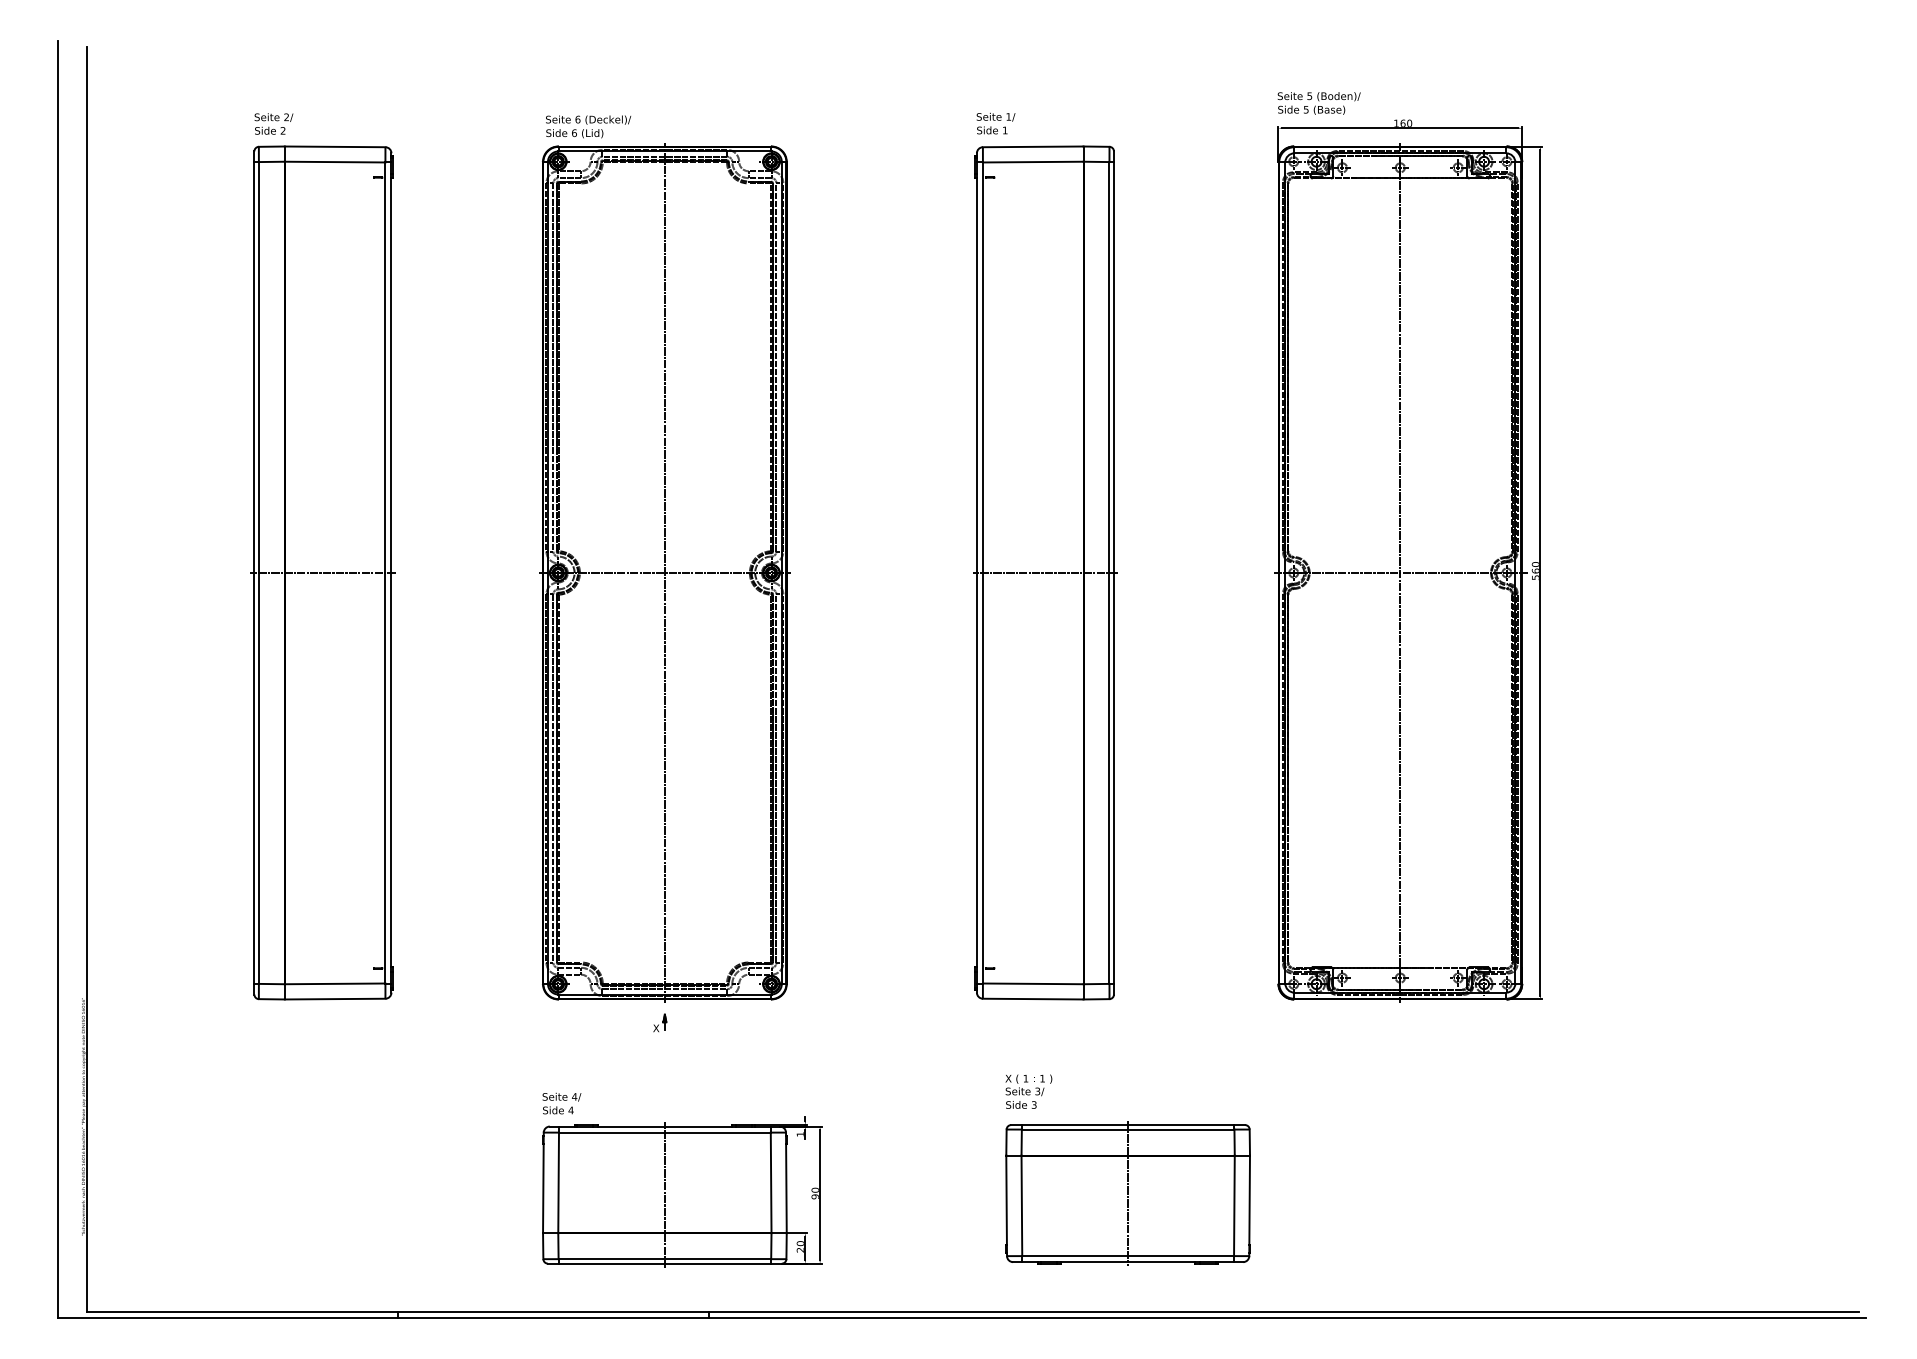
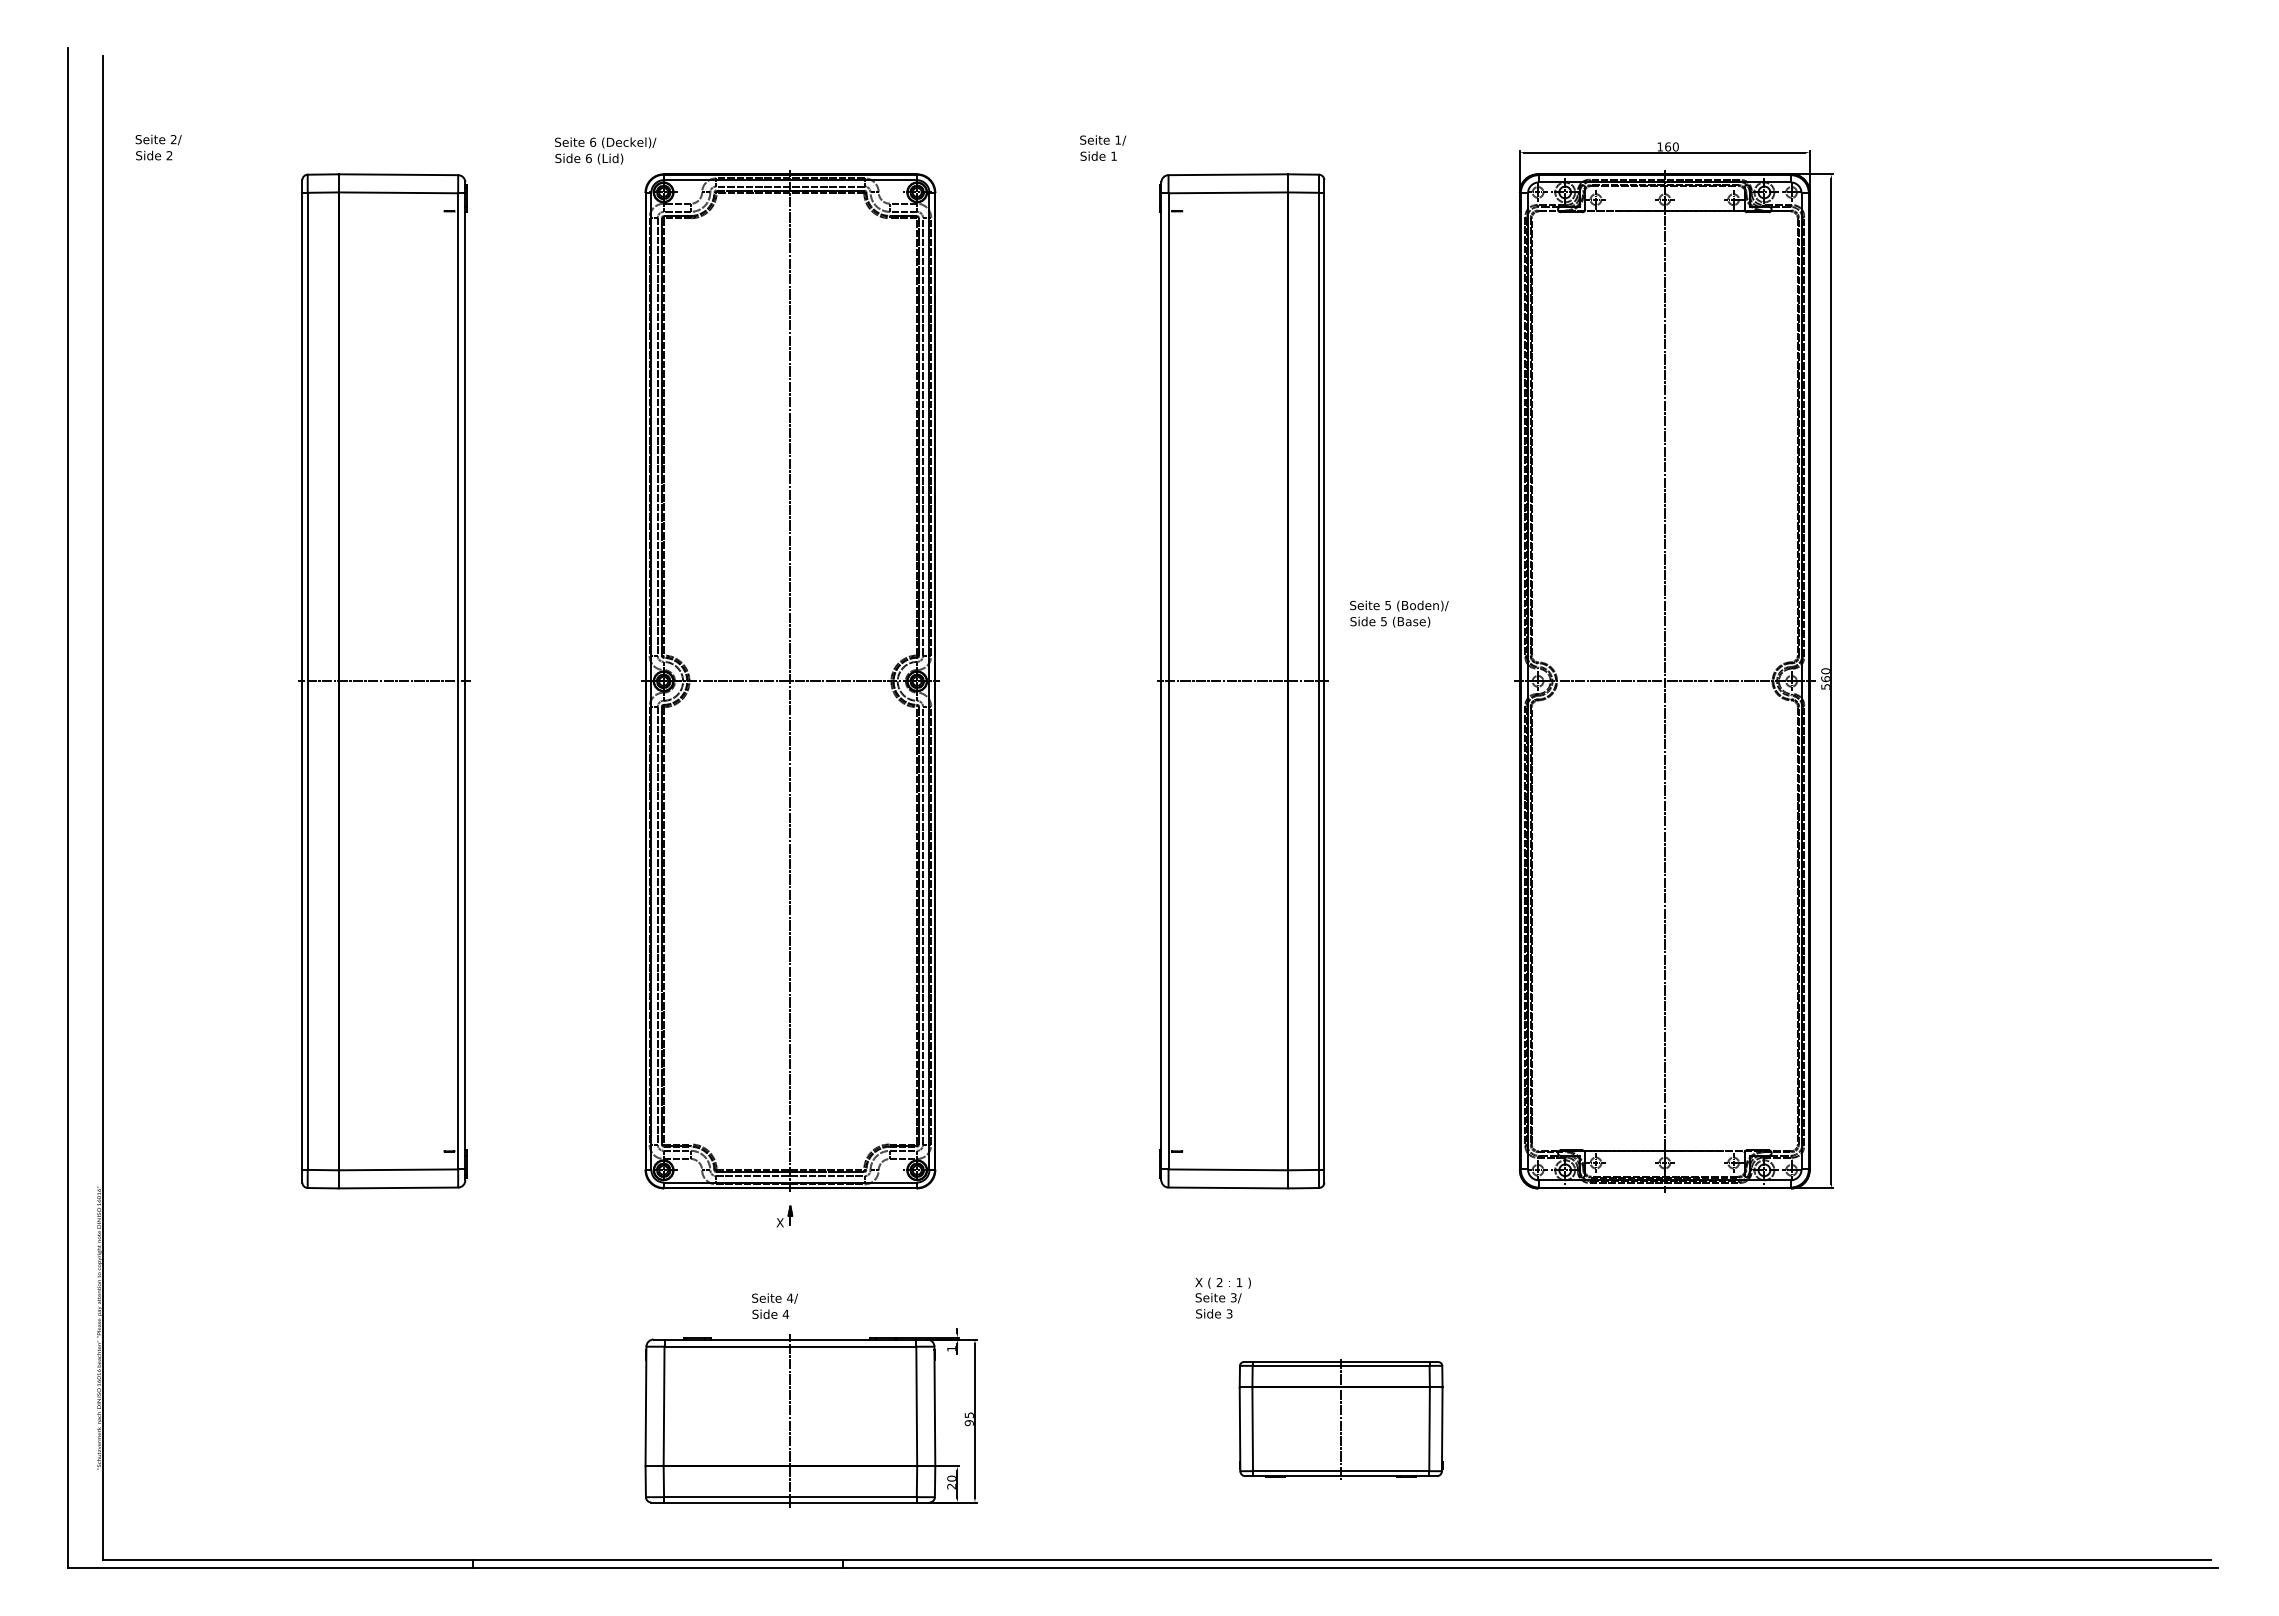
text: (1319, 102) -> (1399, 613), moved
text: (273, 123) -> (158, 147), moved
text: (995, 123) -> (1102, 147), moved
text: (588, 126) -> (605, 150), moved
text: (1025, 1078) -> (1219, 1282), 1 -> 2
text: (561, 1102) -> (774, 1305), moved
text: (814, 1190) -> (968, 1415), 90 -> 95
part: (1127, 1192) -> (1340, 1418), size x0.7

